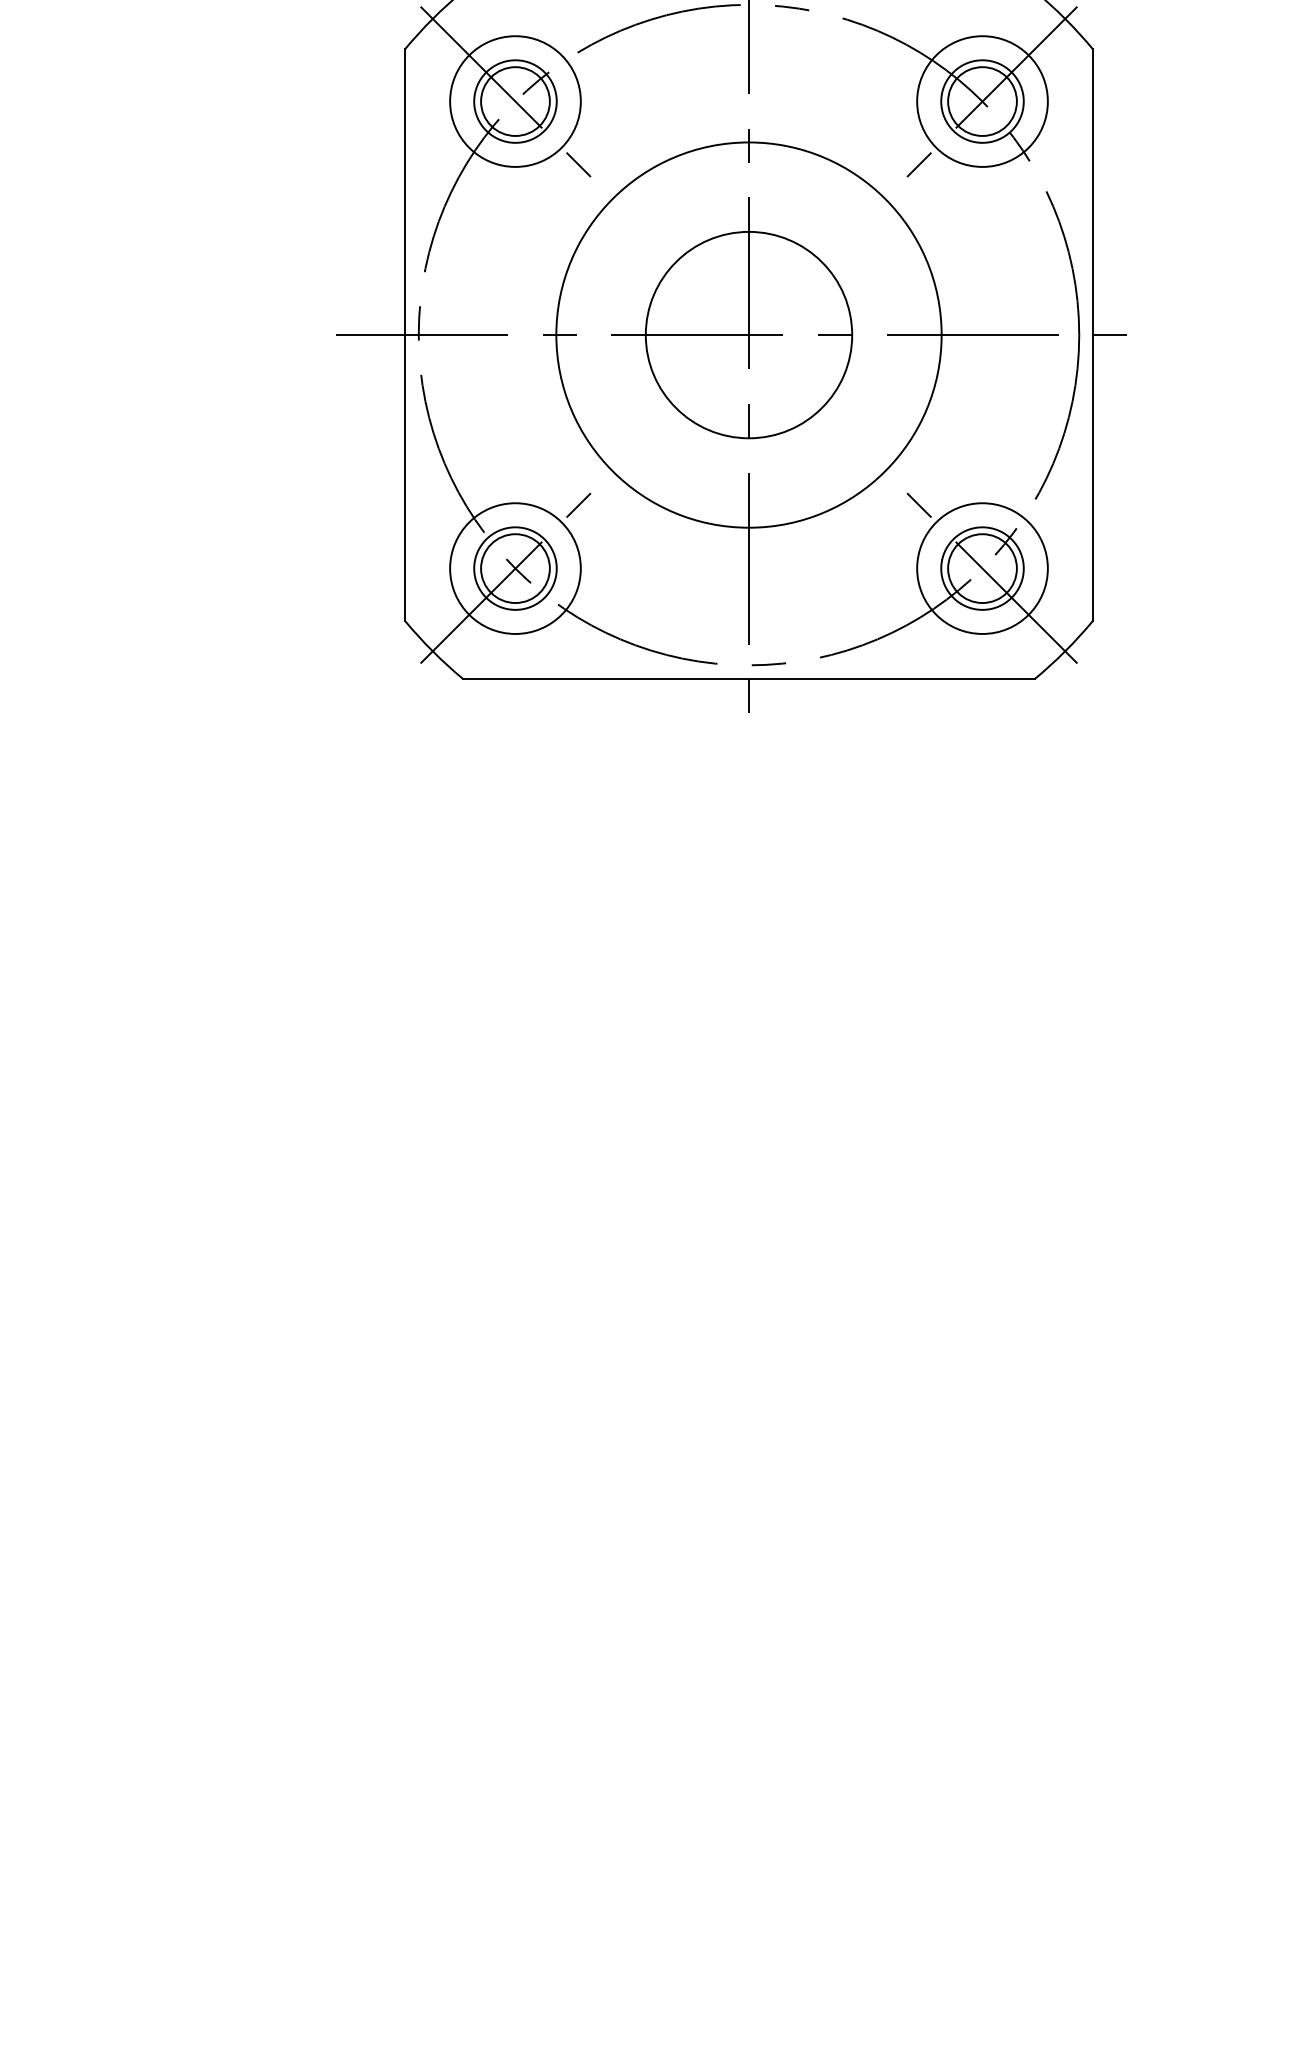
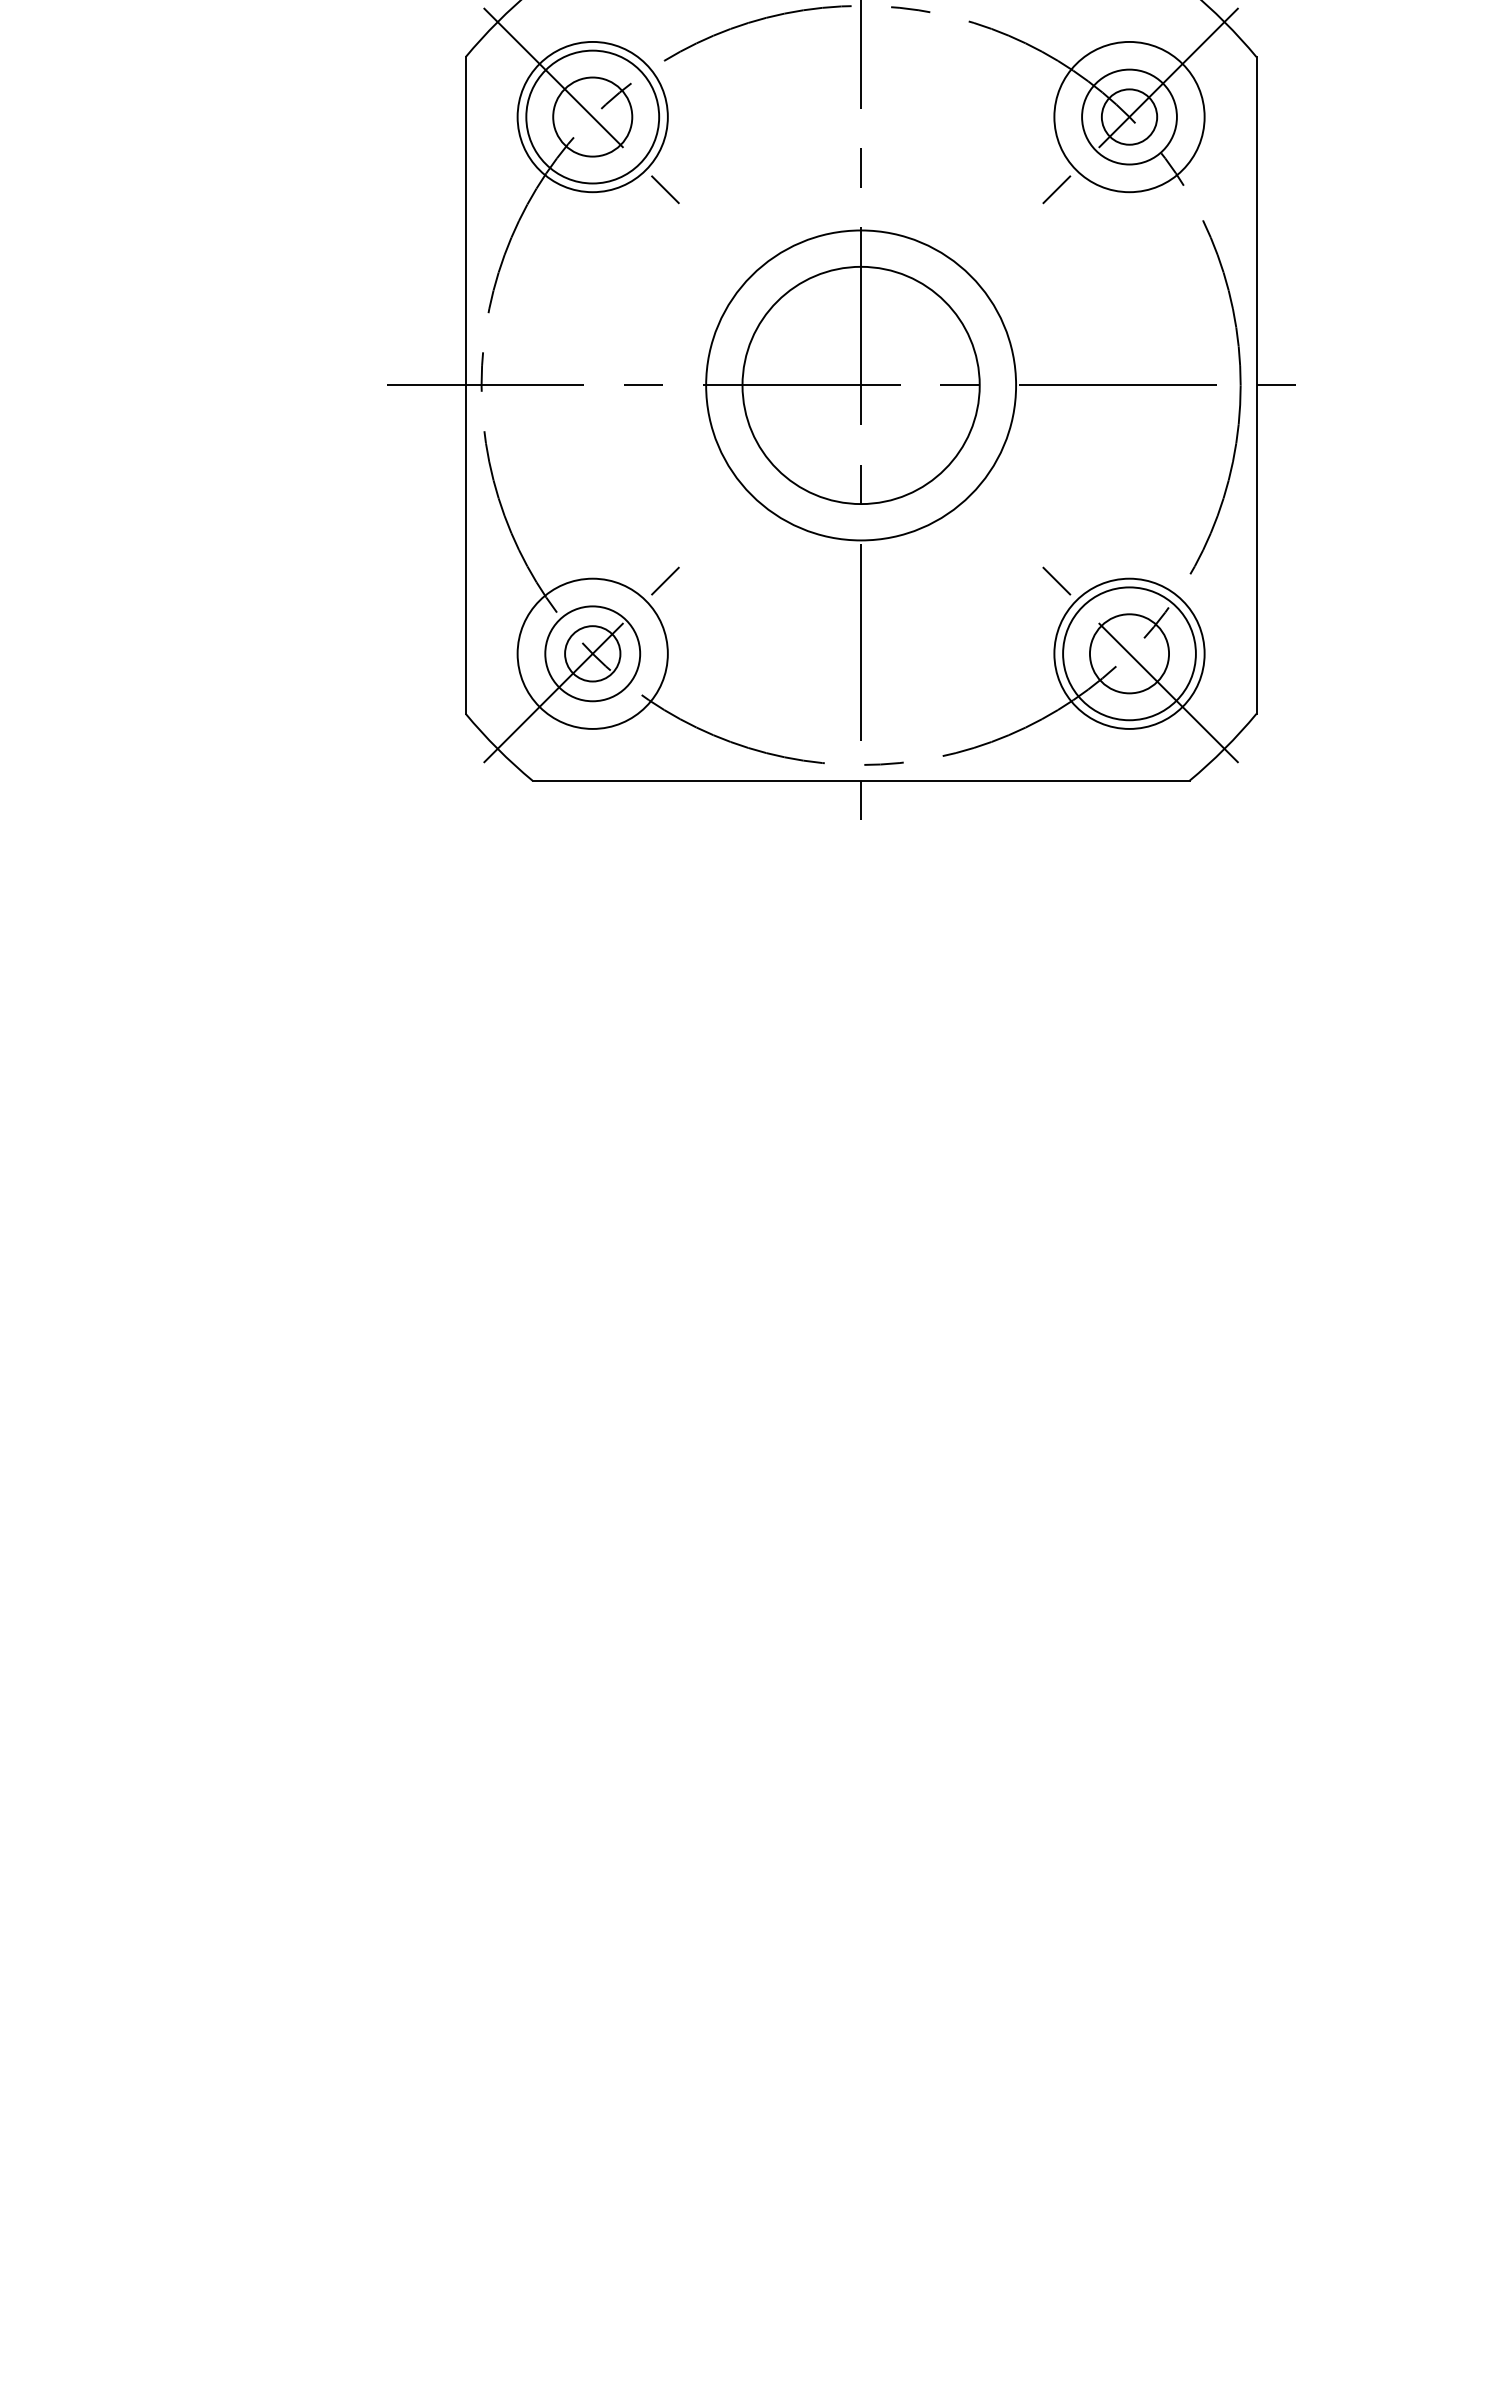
circle: (515, 101) -> (592, 116), size x1.4
circle: (982, 101) -> (1129, 116), size x0.7
circle: (748, 335) -> (860, 385), size x0.7
circle: (515, 568) -> (592, 653), size x0.7
circle: (982, 568) -> (1129, 653), size x1.4

